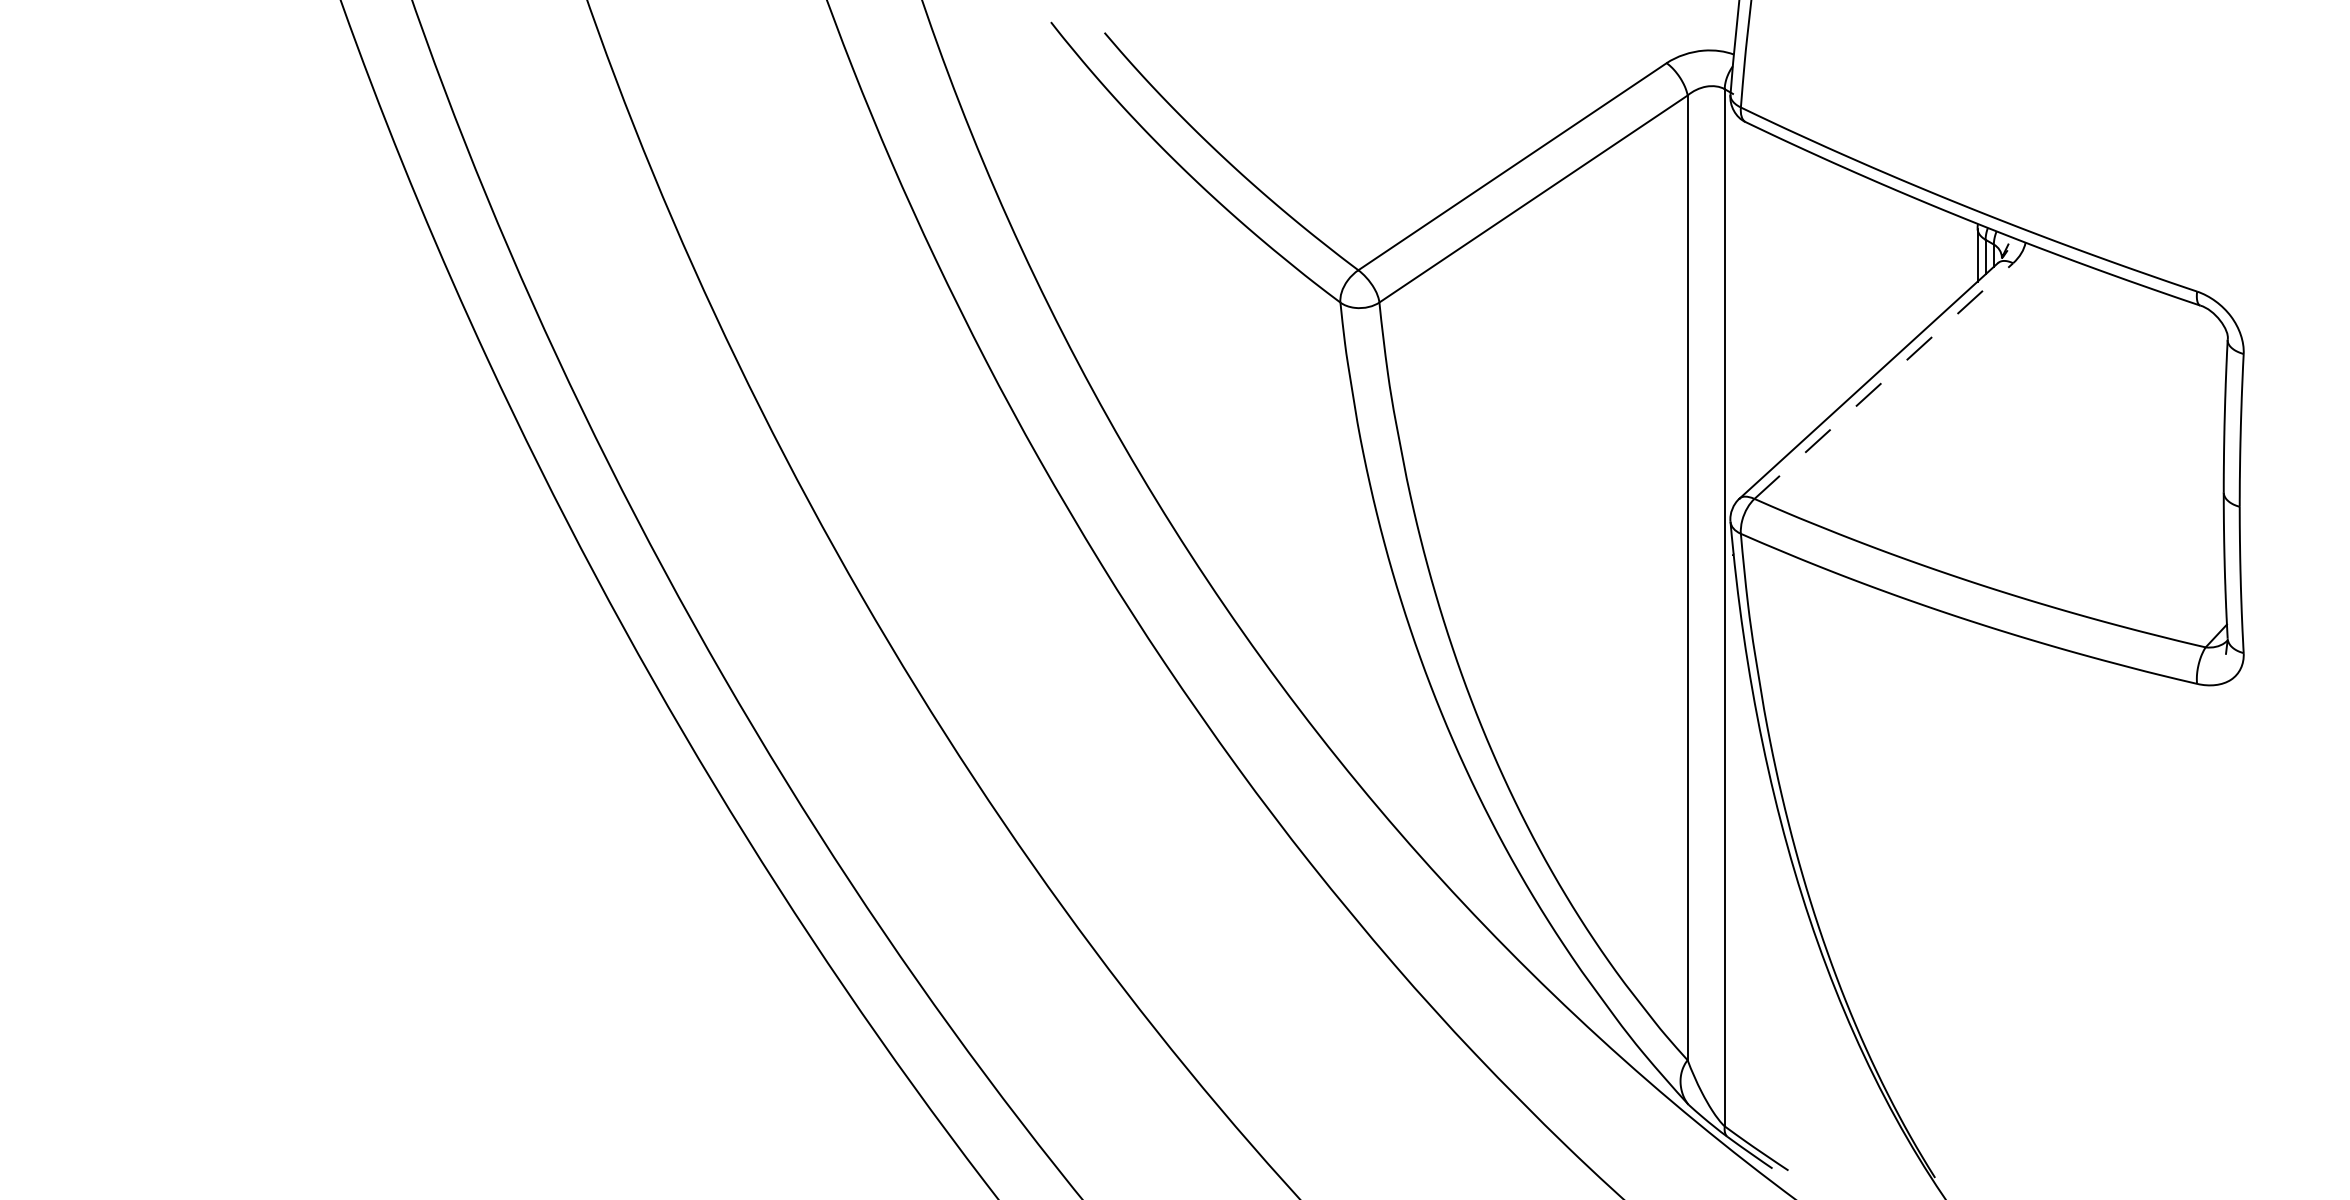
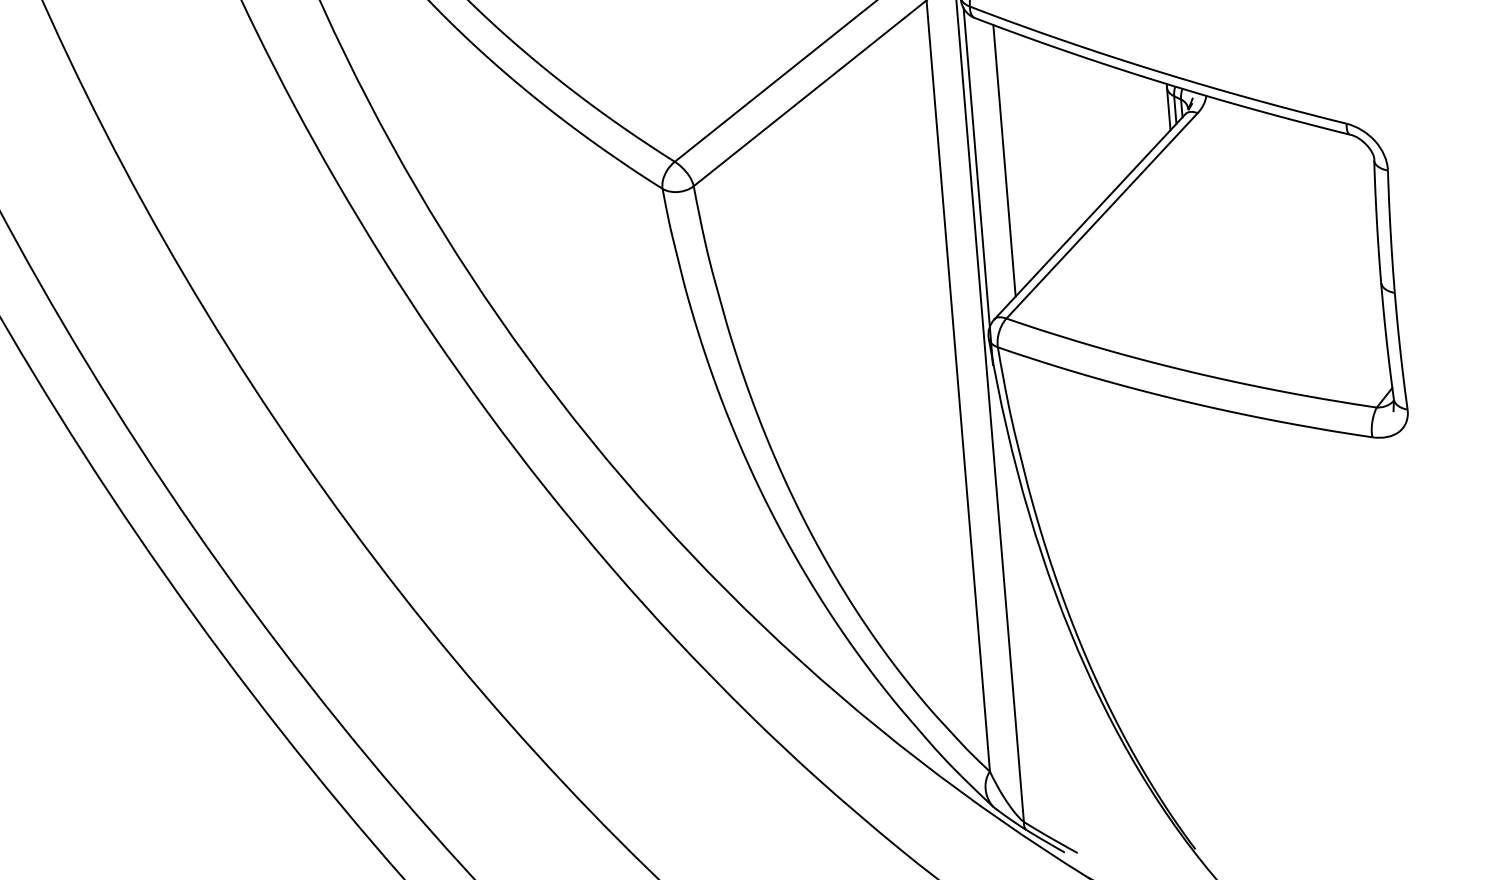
line: (1768, 302) -> (1004, 160), added
line: (1732, 331) -> (977, 186), added
line: (1883, 381) -> (1101, 216), dashed -> solid

